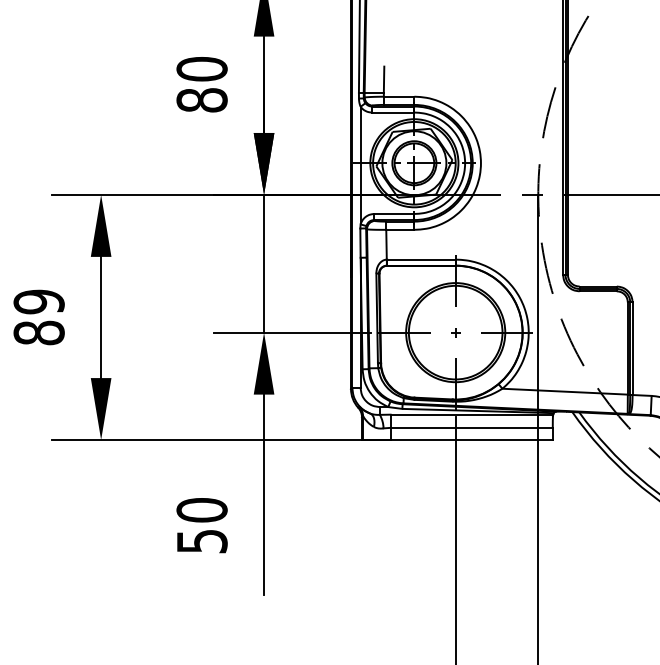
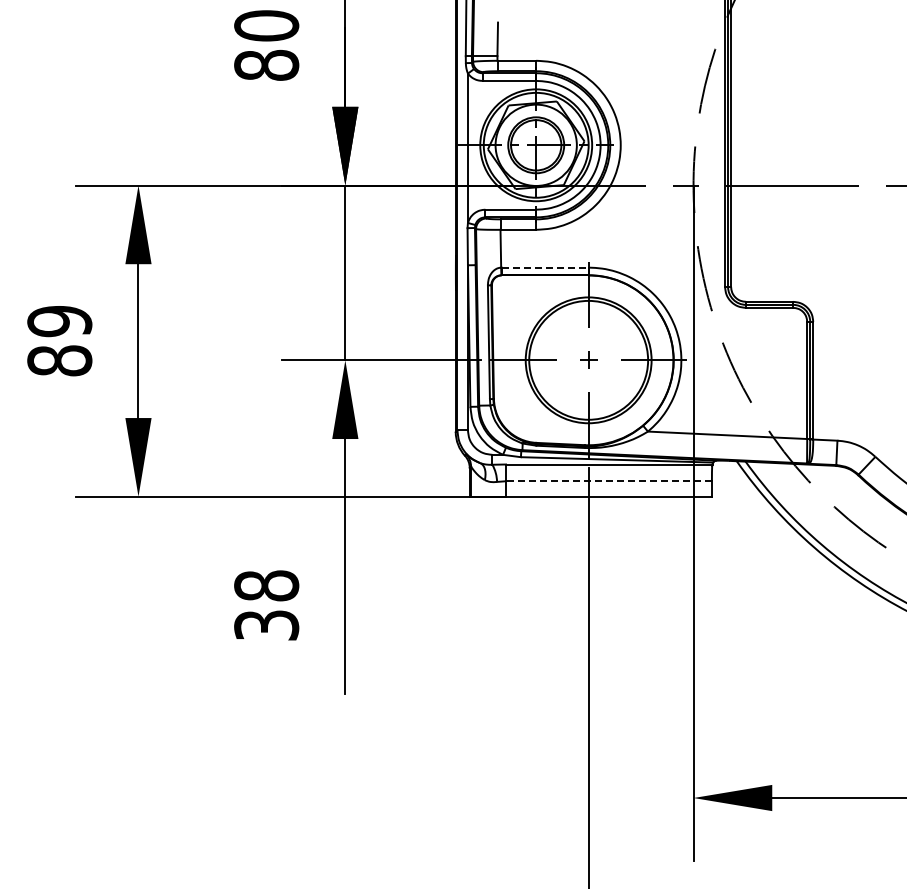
line: (421, 259) -> (545, 267), solid -> dashed
part: (455, 332) -> (588, 360), size x1.4
line: (471, 428) -> (608, 481), solid -> dashed
text: (201, 525) -> (266, 605), 50 -> 38

